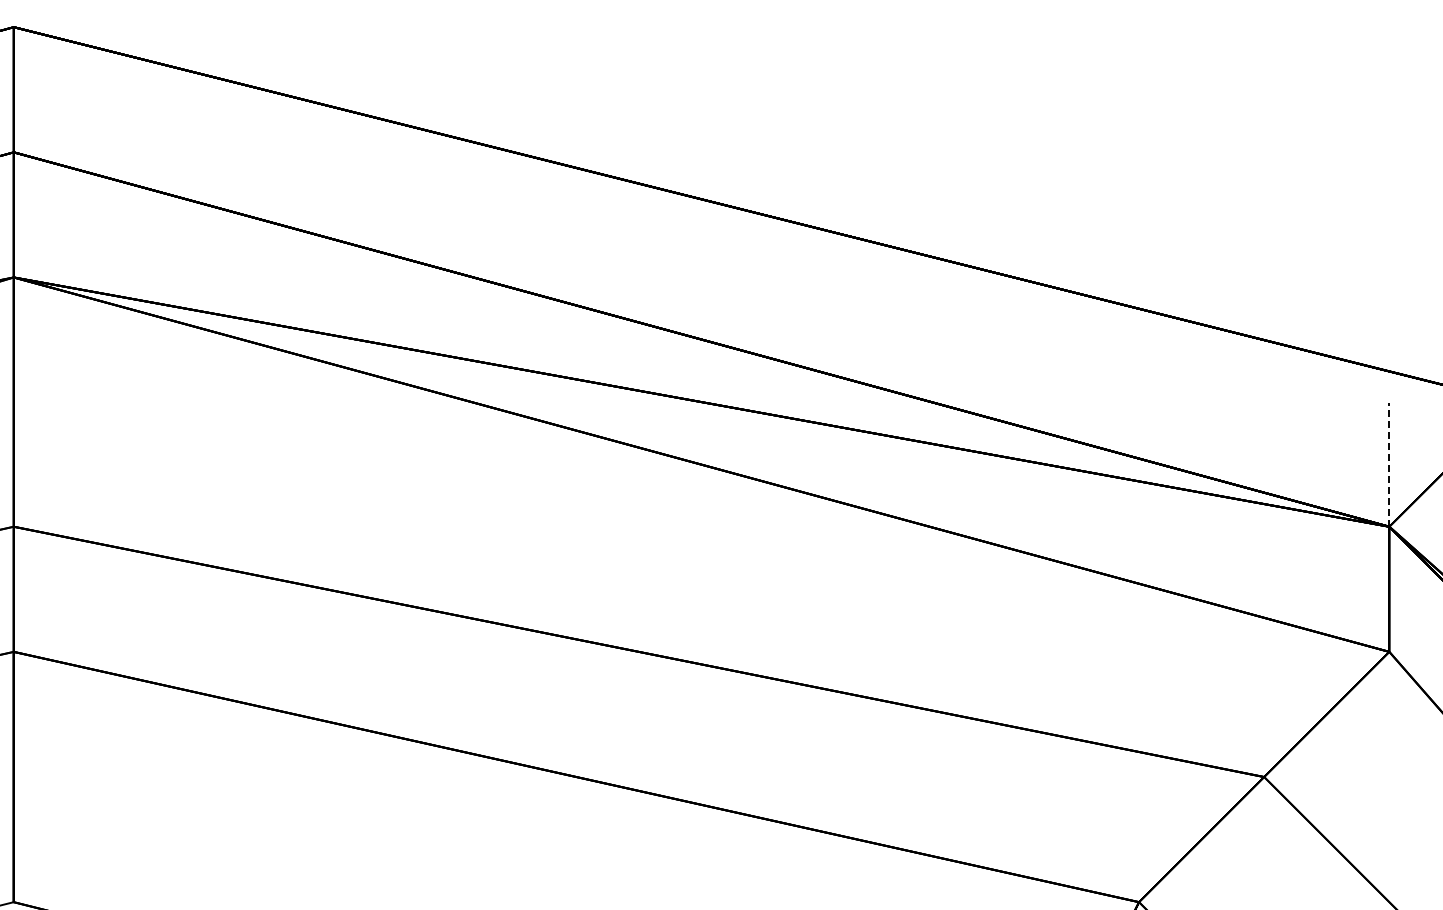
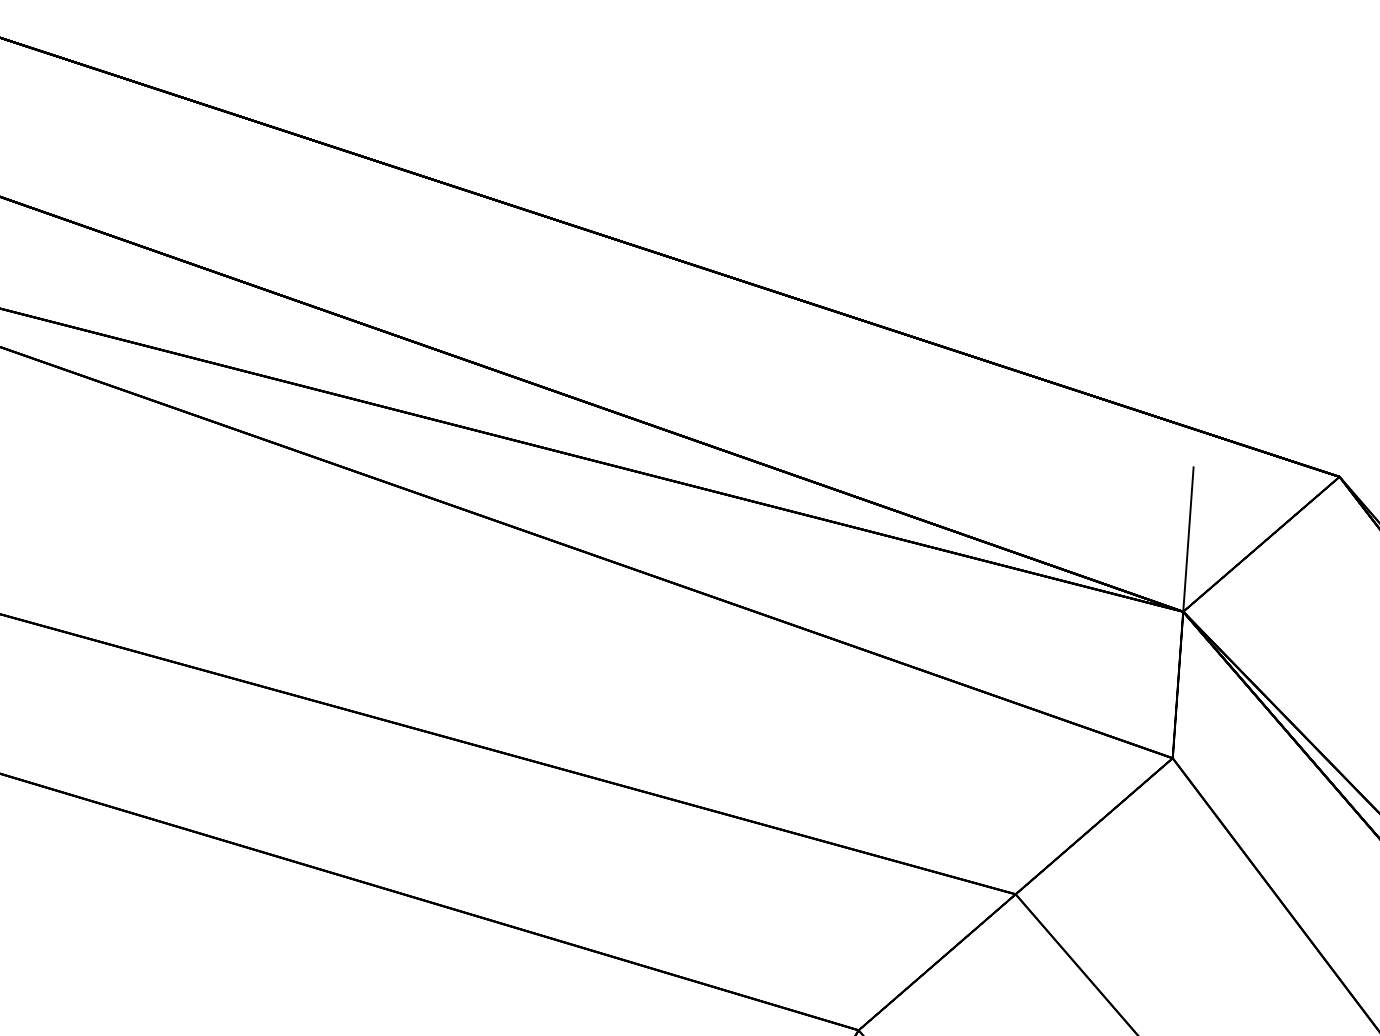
line: (1389, 464) -> (1188, 538), dashed -> solid

